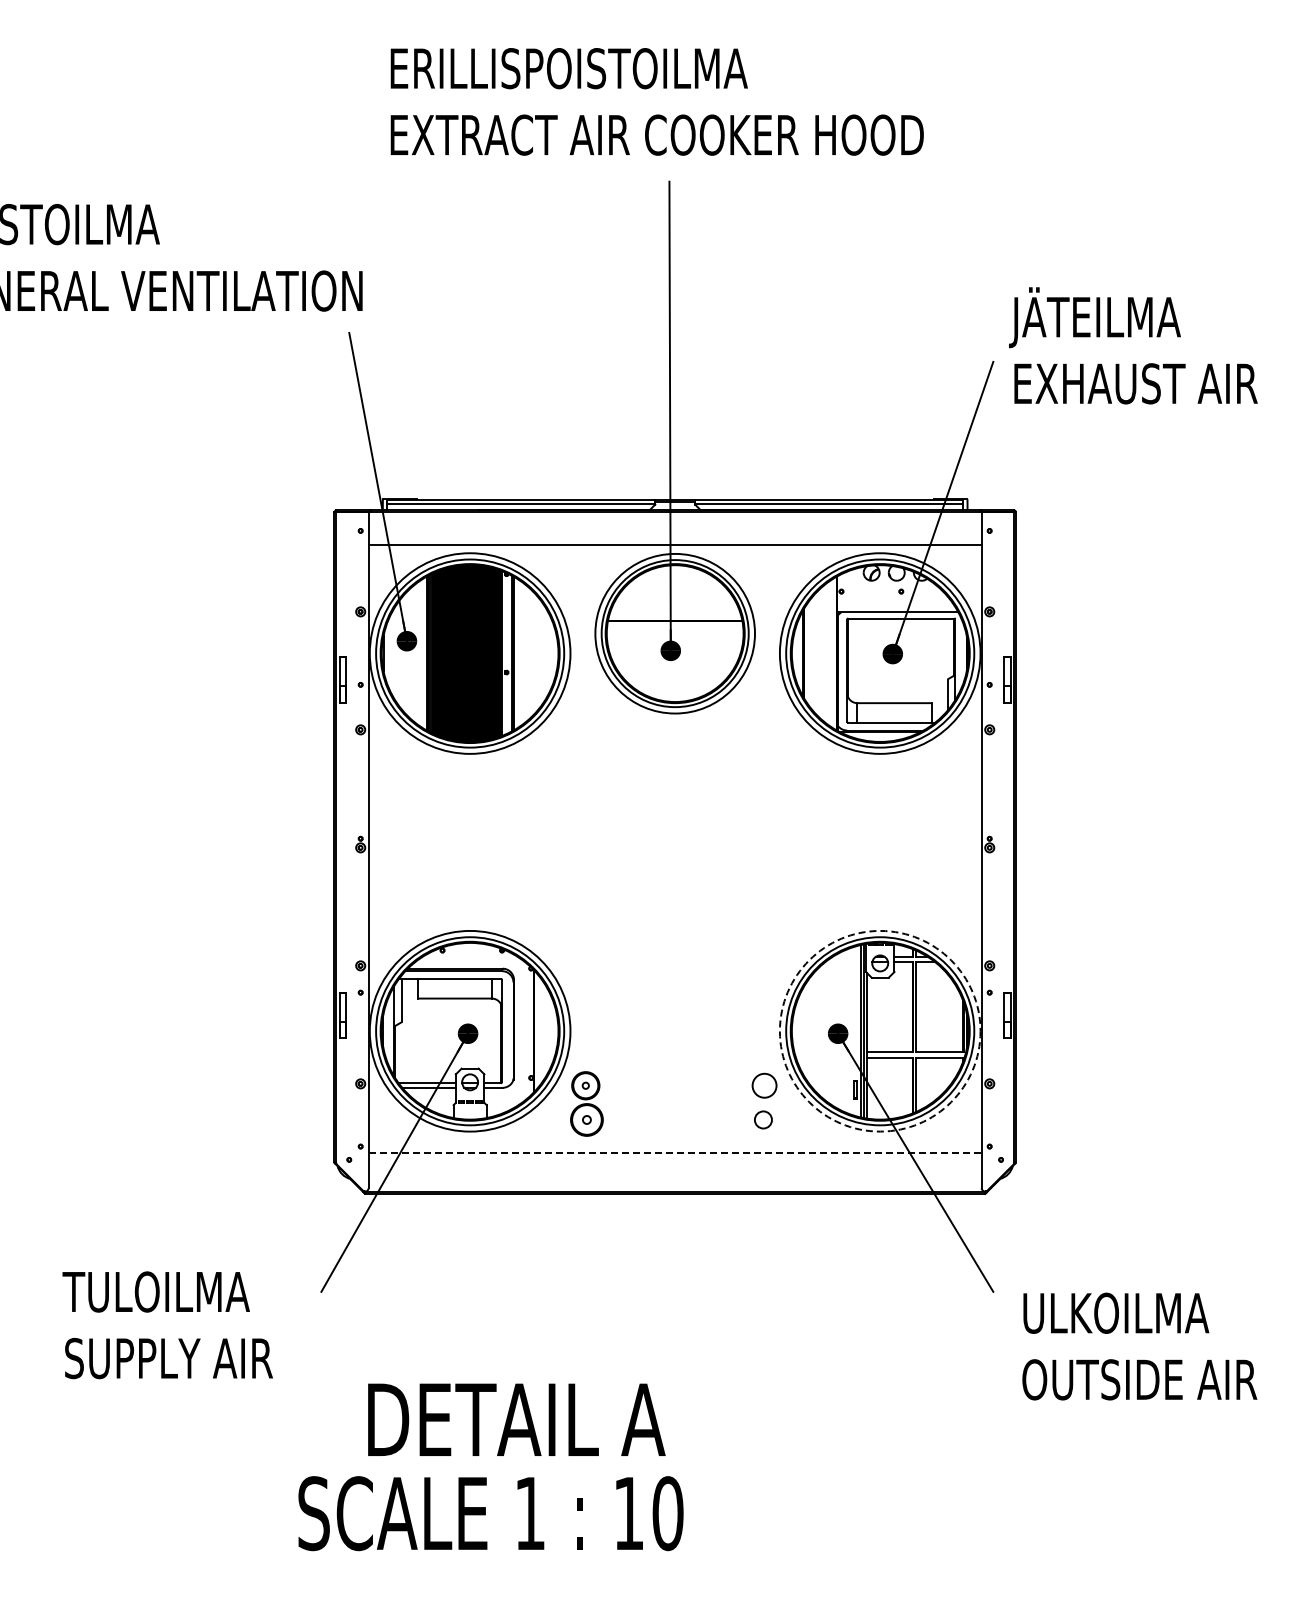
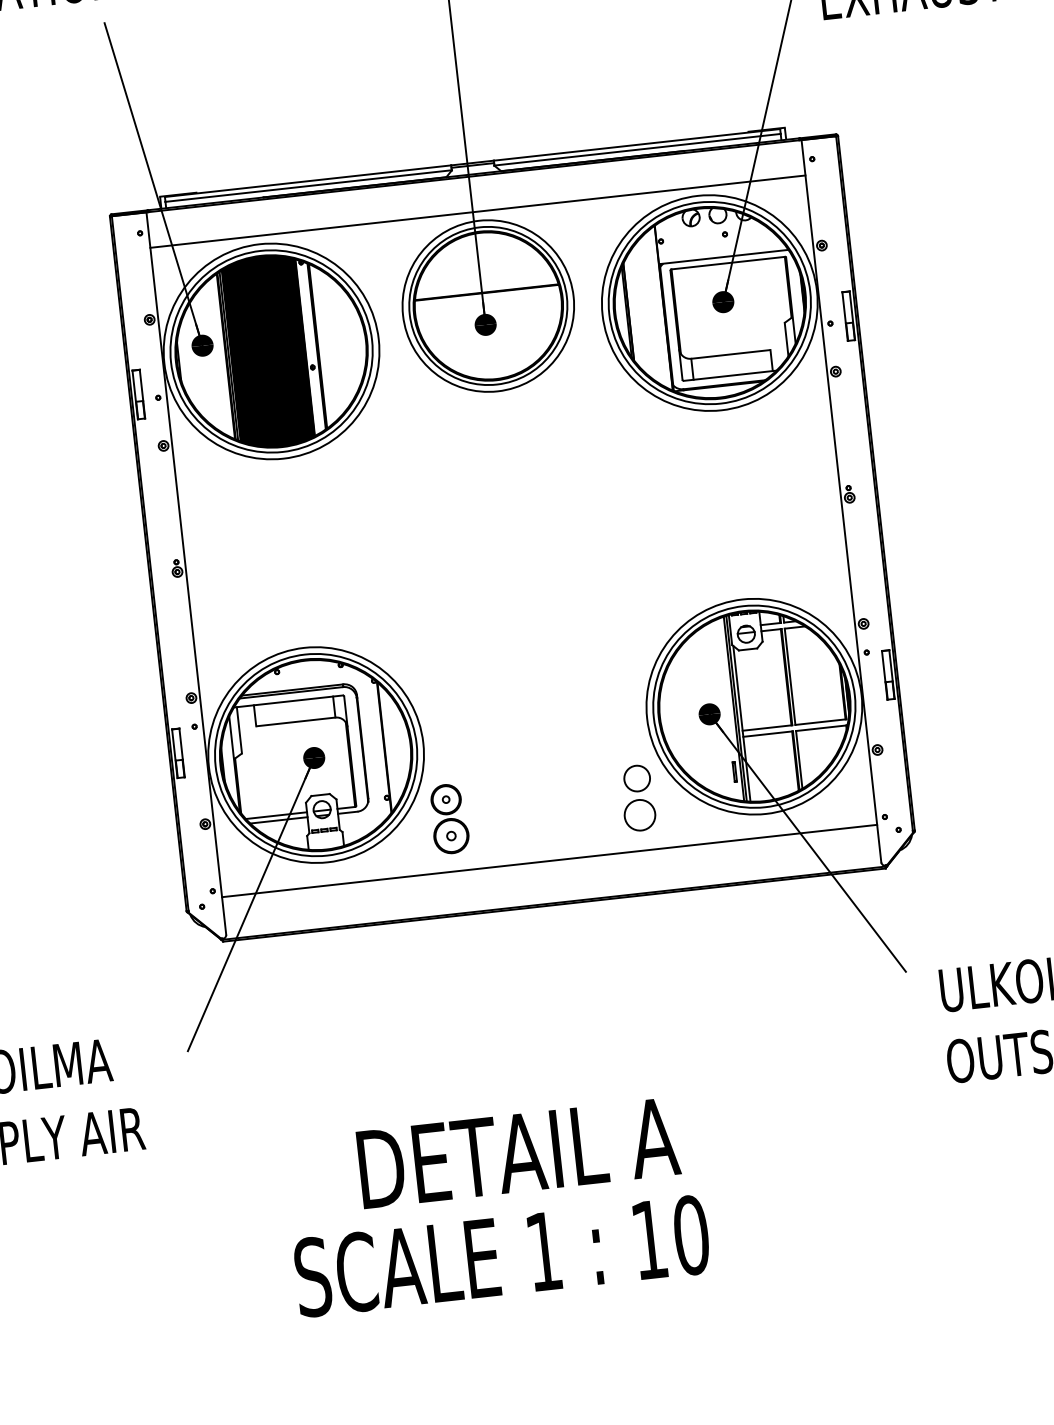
circle: (879, 1030) -> (753, 705), dashed -> solid
circle: (763, 1119) -> (640, 814), size x1.67
line: (675, 1153) -> (550, 861), dashed -> solid
text: (490, 1467) -> (496, 1207), moved

